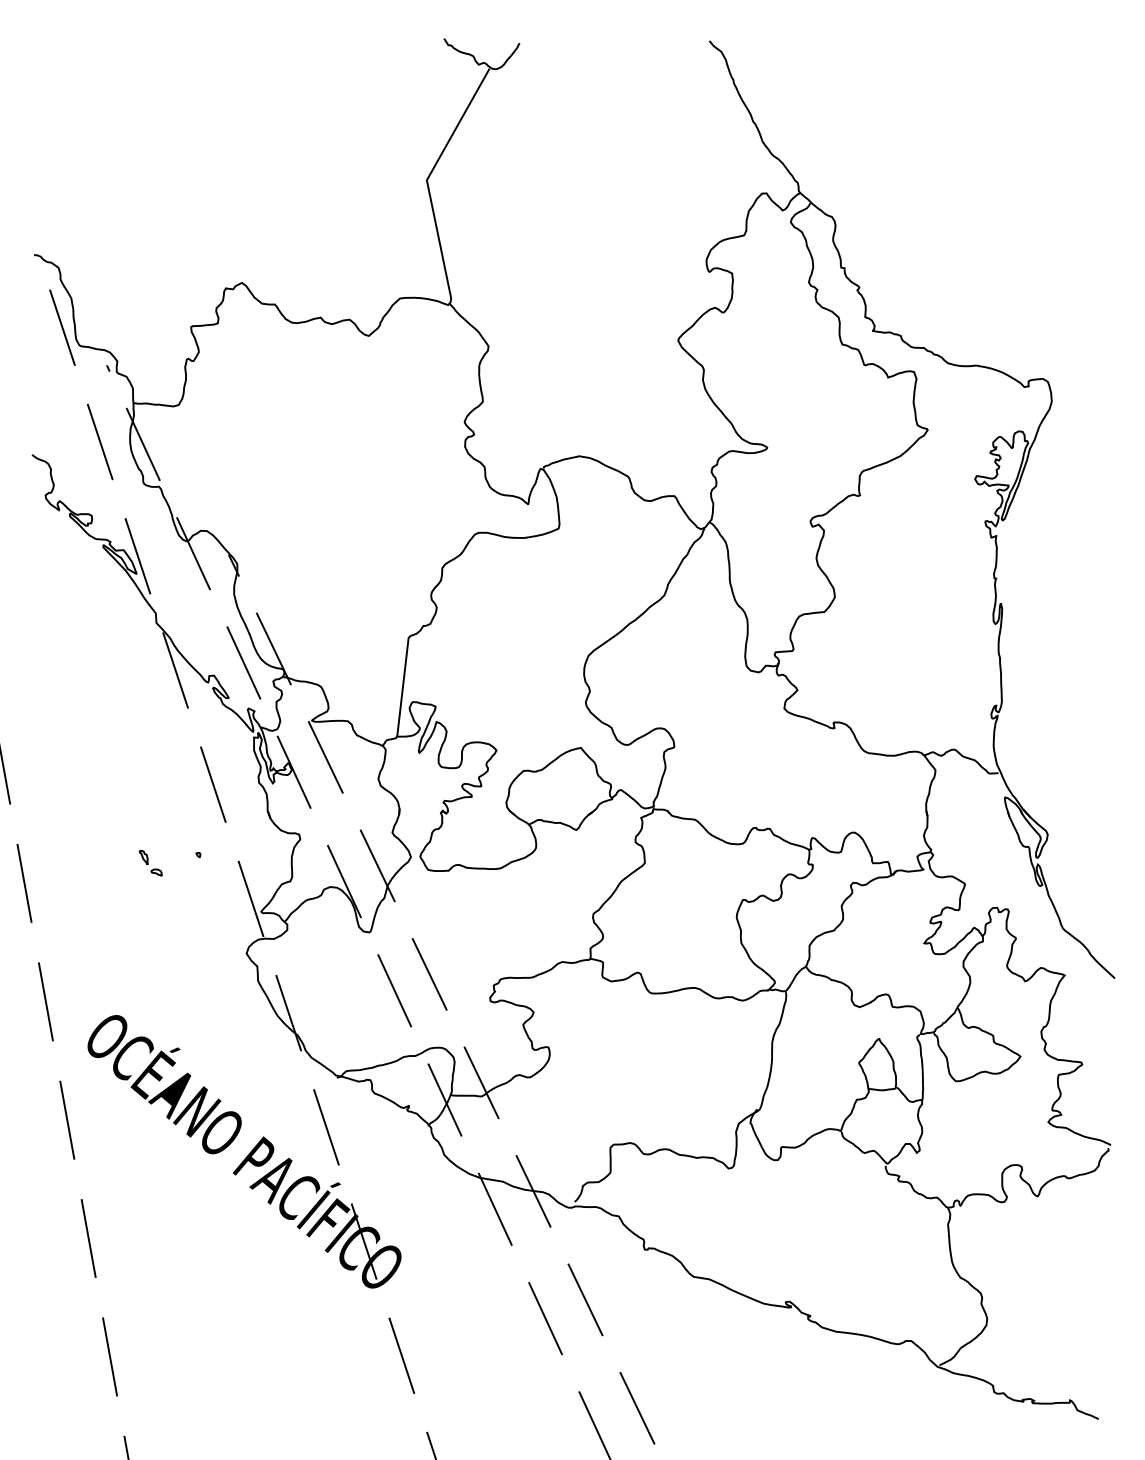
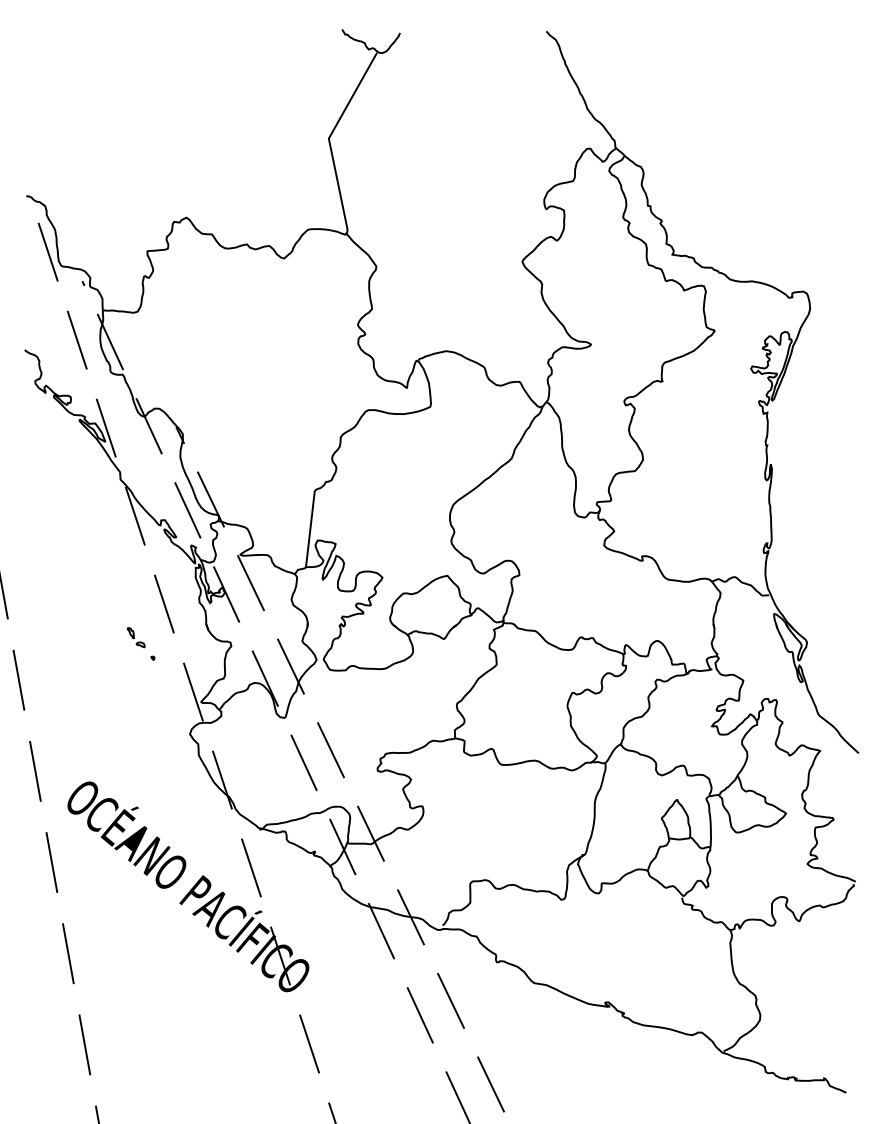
part: (150, 863) -> (136, 637), moved

